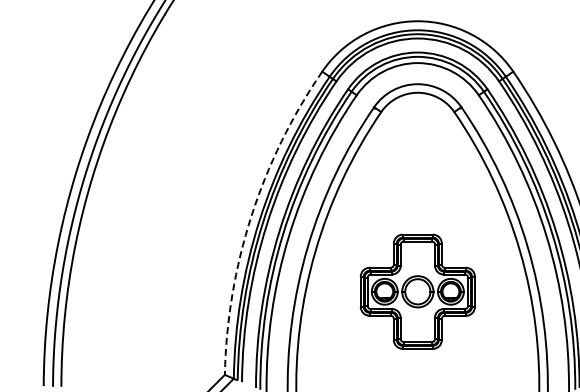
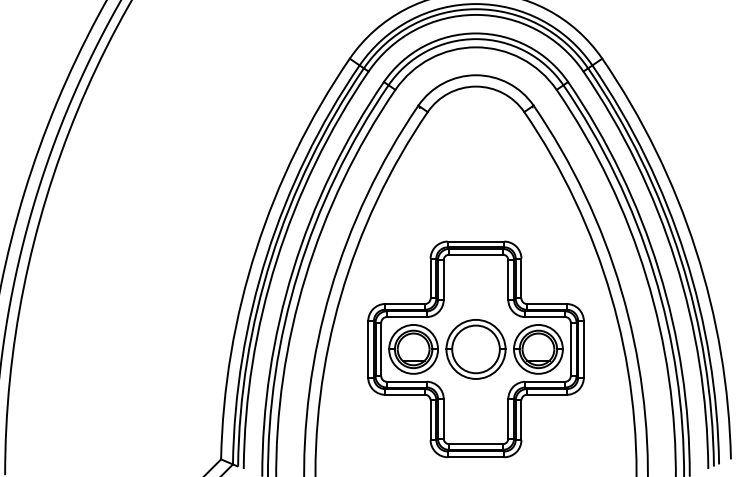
arc: (251, 216) -> (256, 250), dashed -> solid
part: (417, 291) -> (475, 349), size x1.43

